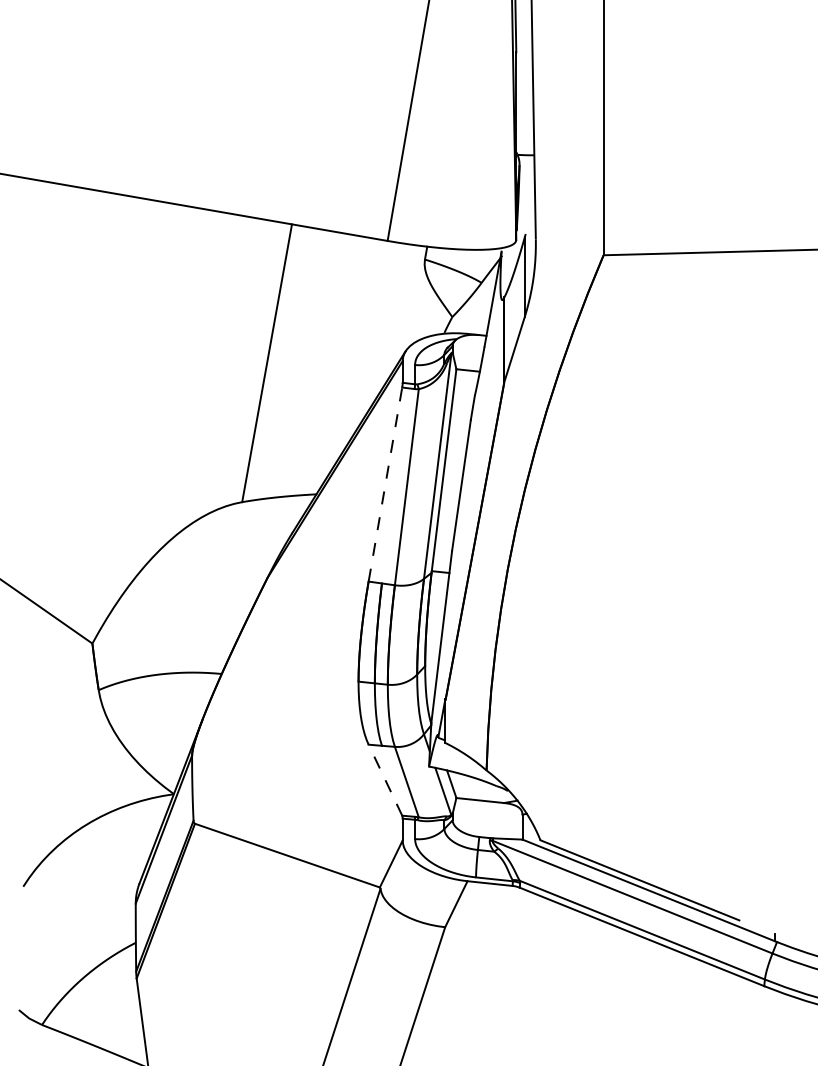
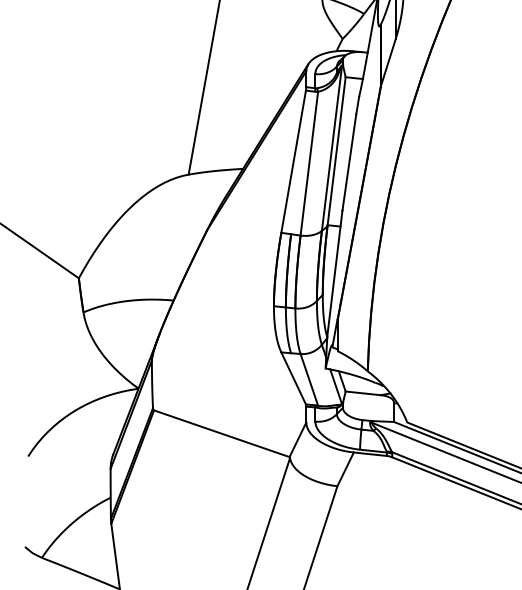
line: (385, 484) -> (293, 161), dashed -> solid
line: (385, 779) -> (293, 377), dashed -> solid

